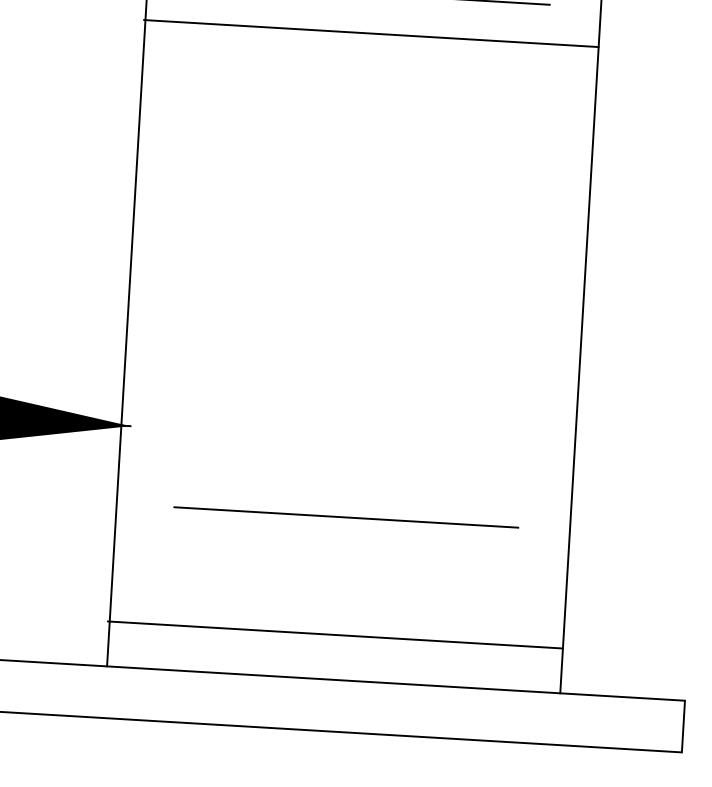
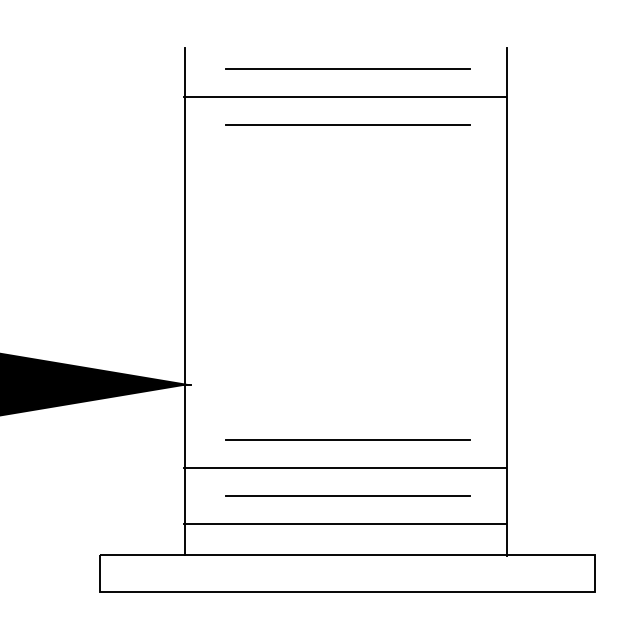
line: (372, 72) -> (347, 124), added
line: (339, 555) -> (344, 467), added
line: (341, 595) -> (347, 495), added

